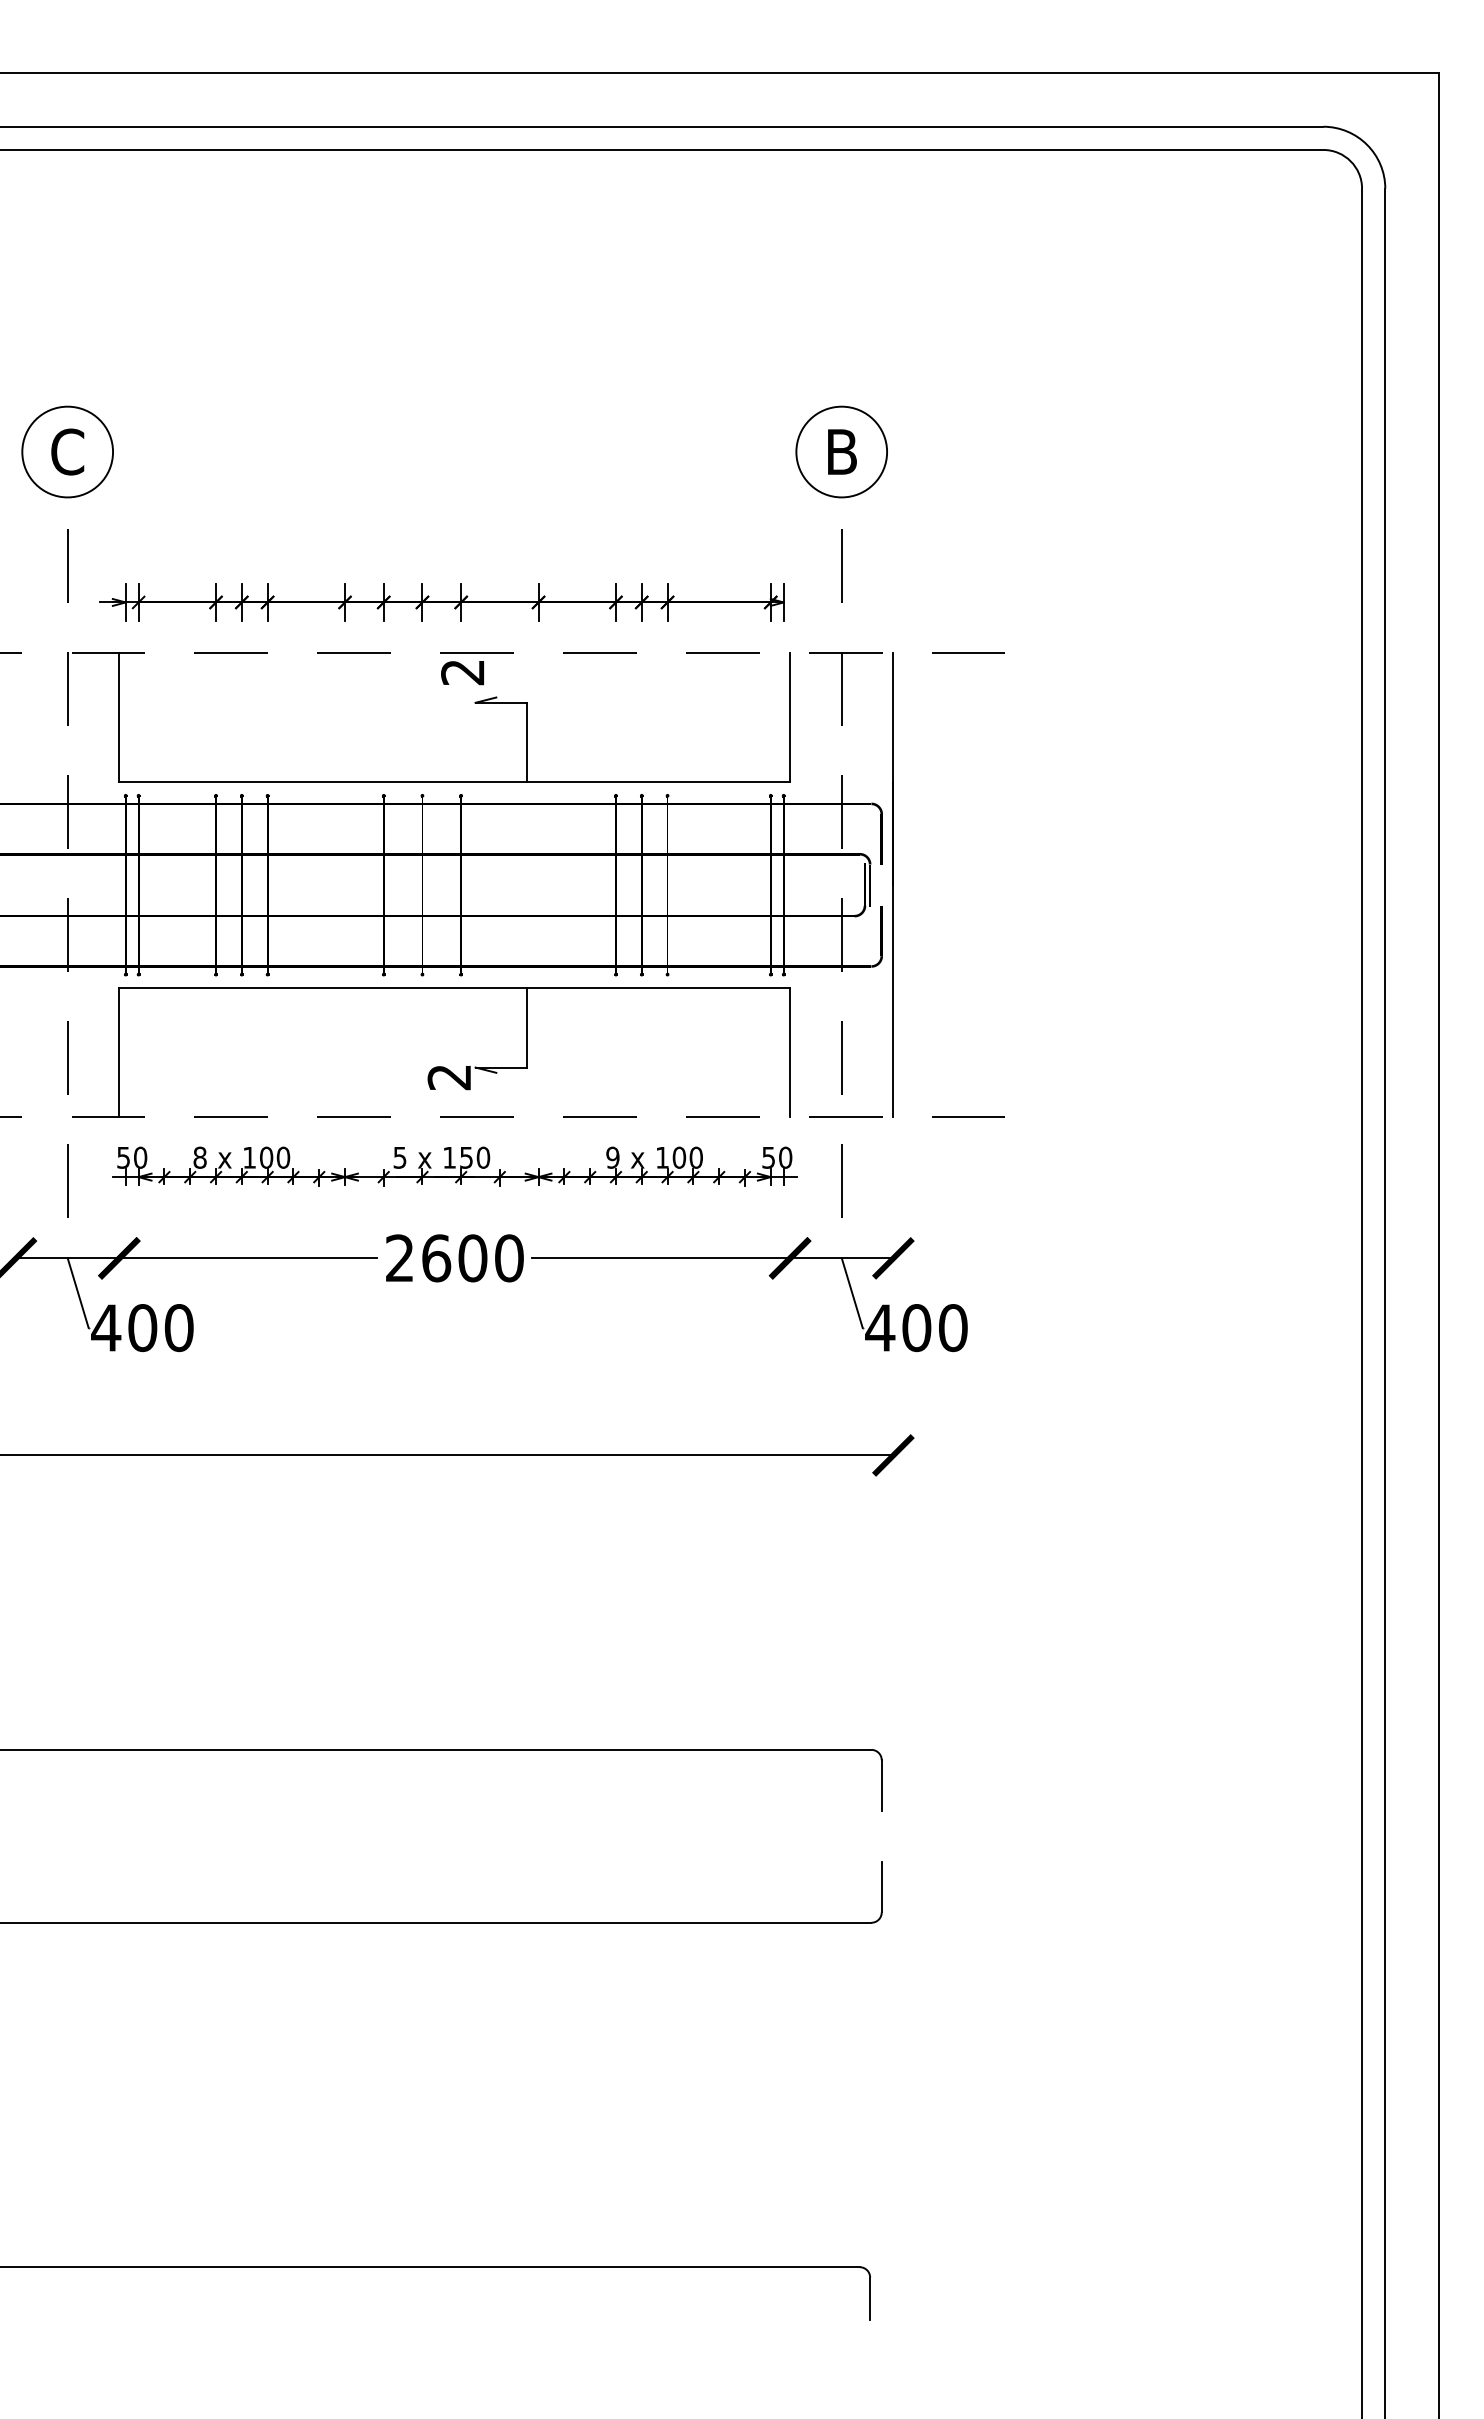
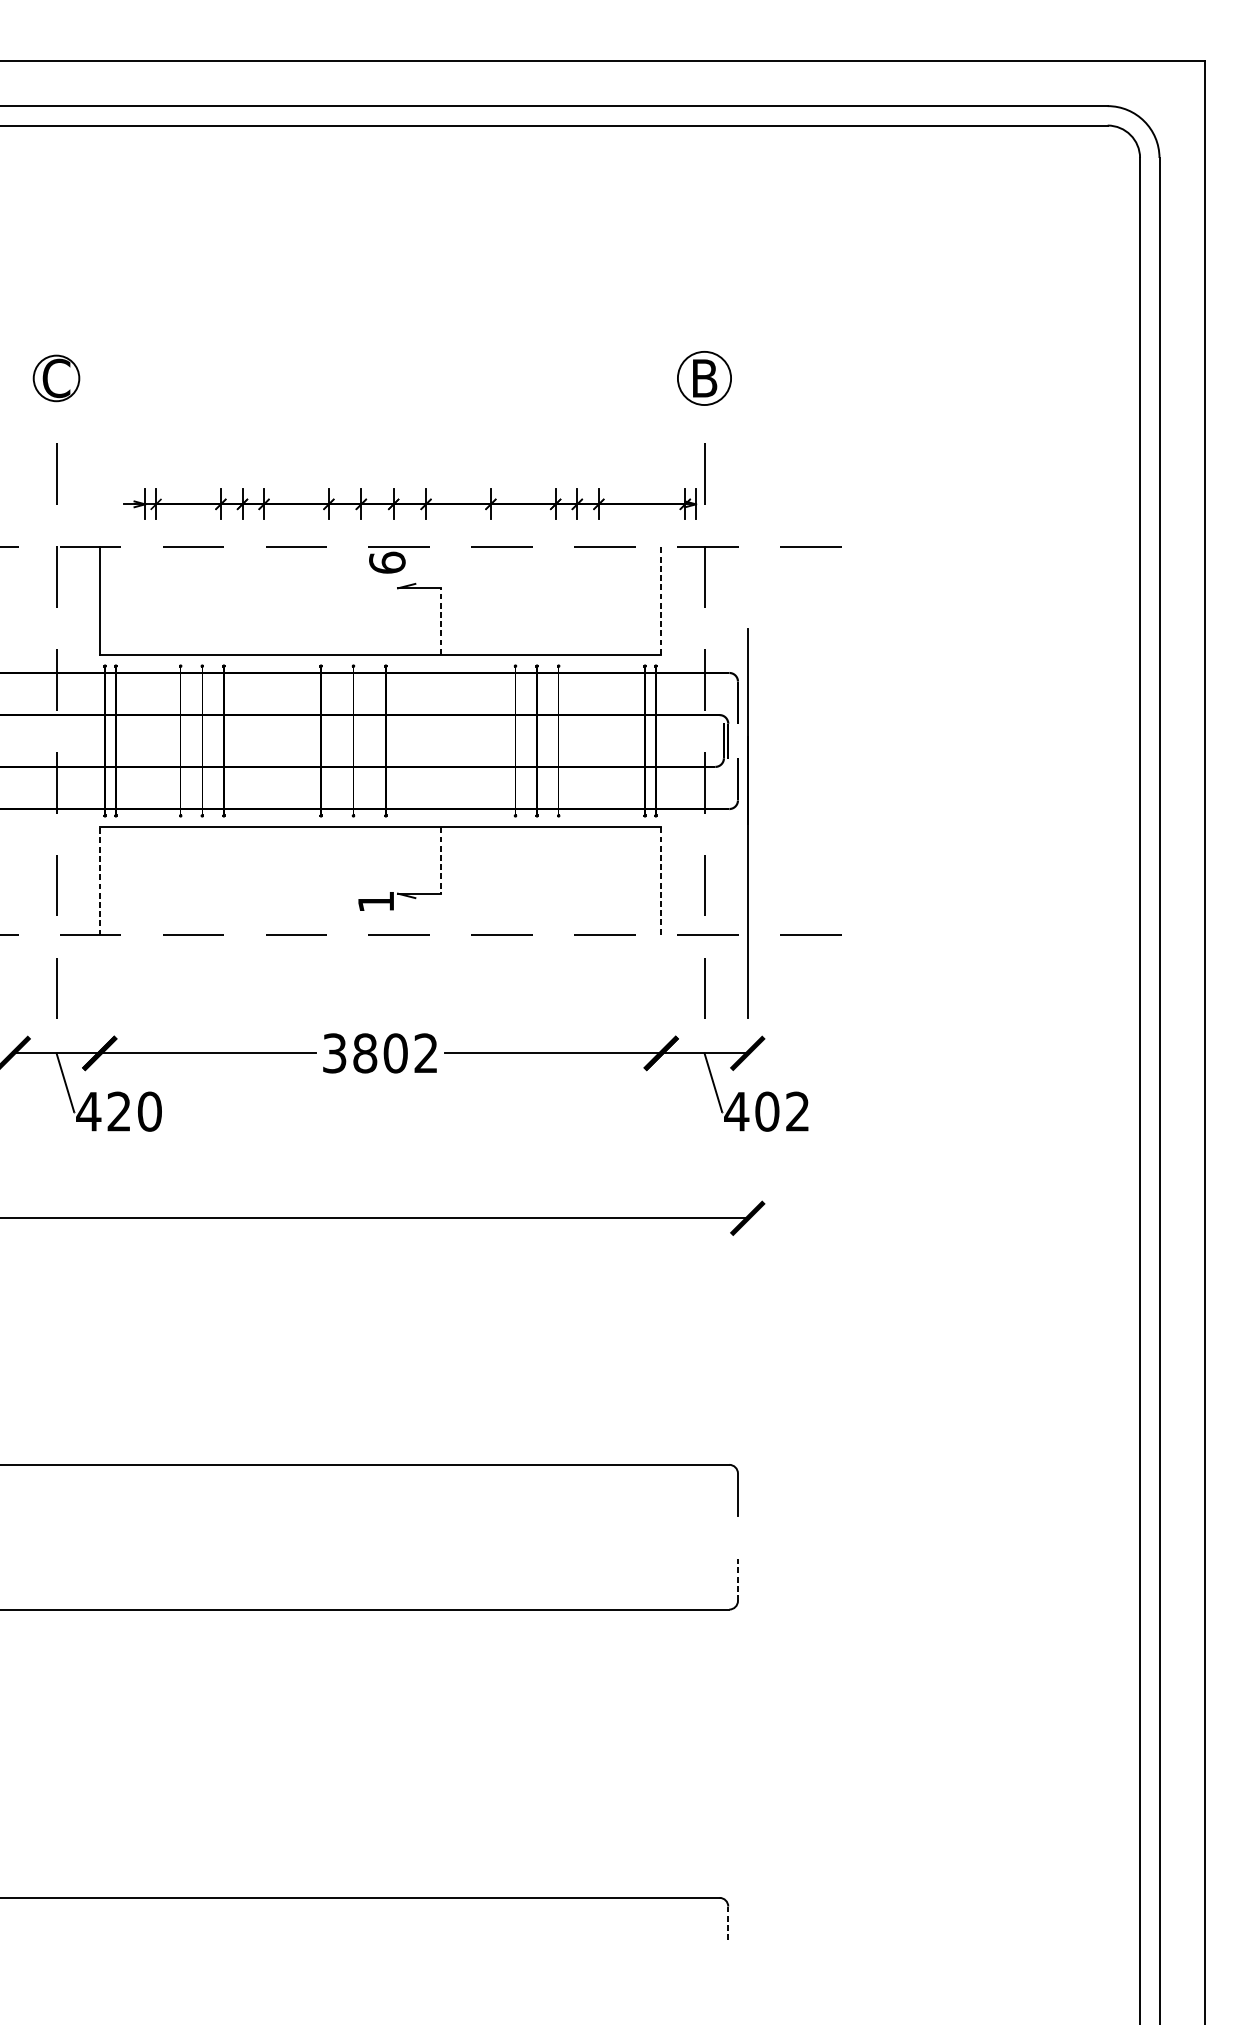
circle: (67, 451) -> (56, 377), size x0.6
circle: (841, 451) -> (704, 377), size x0.7
part: (441, 602) -> (409, 504), moved
text: (462, 672) -> (387, 562), 2 -> 6
line: (790, 717) -> (661, 600), solid -> dashed
line: (527, 742) -> (441, 621), solid -> dashed
line: (892, 884) -> (746, 823), moved
line: (527, 1027) -> (441, 860), solid -> dashed
line: (119, 1052) -> (99, 881), solid -> dashed
line: (790, 1052) -> (661, 881), solid -> dashed
text: (448, 1077) -> (375, 902), 2 -> 1
part: (454, 1166) -> (380, 976), removed
text: (454, 1258) -> (380, 1053), 2600 -> 3802
text: (142, 1328) -> (119, 1112), 400 -> 420
text: (953, 1328) -> (798, 1112), 400 -> 402
line: (881, 1886) -> (737, 1579), solid -> dashed
line: (870, 2299) -> (728, 1924), solid -> dashed

